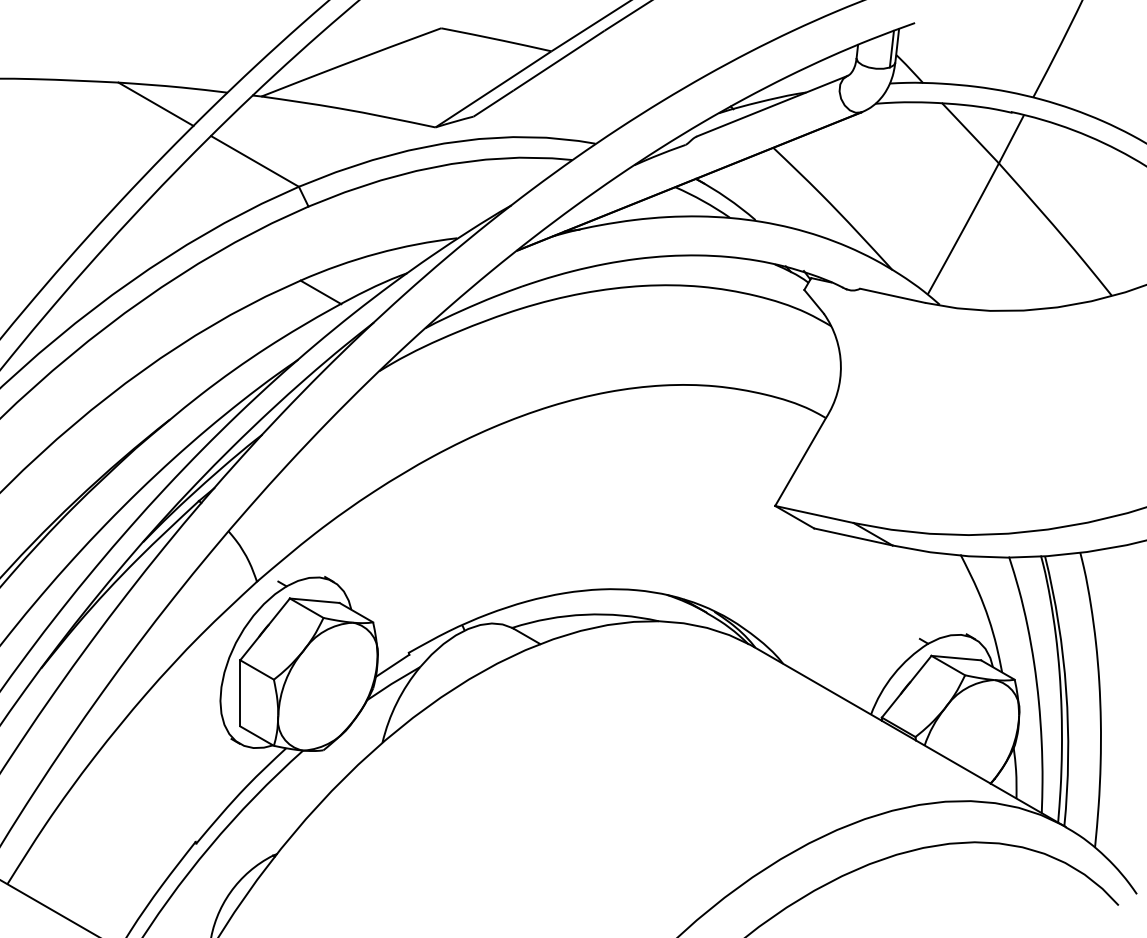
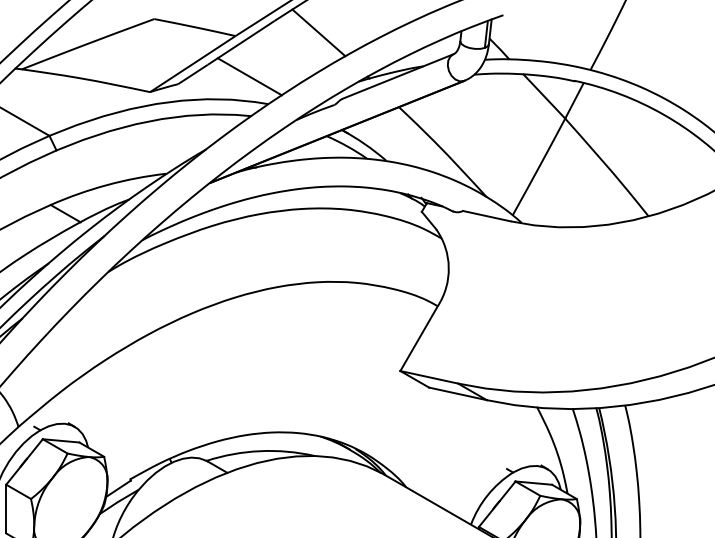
line: (664, 46) -> (318, 32), added
line: (570, 106) -> (249, 76), added

